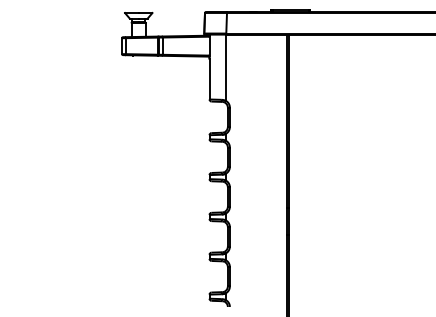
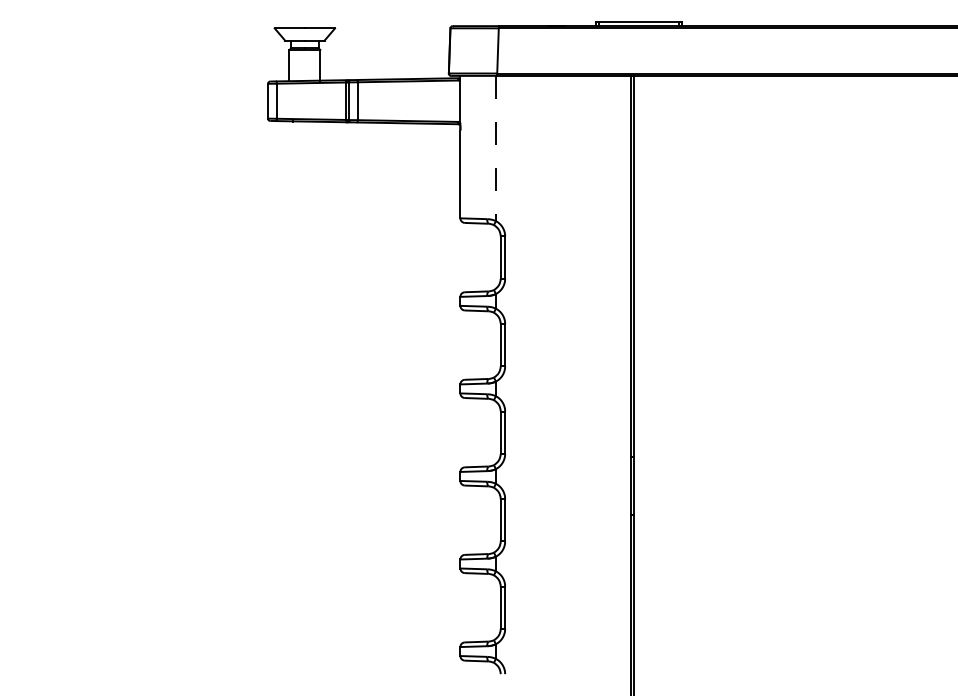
line: (225, 68) -> (495, 150), solid -> dashed

